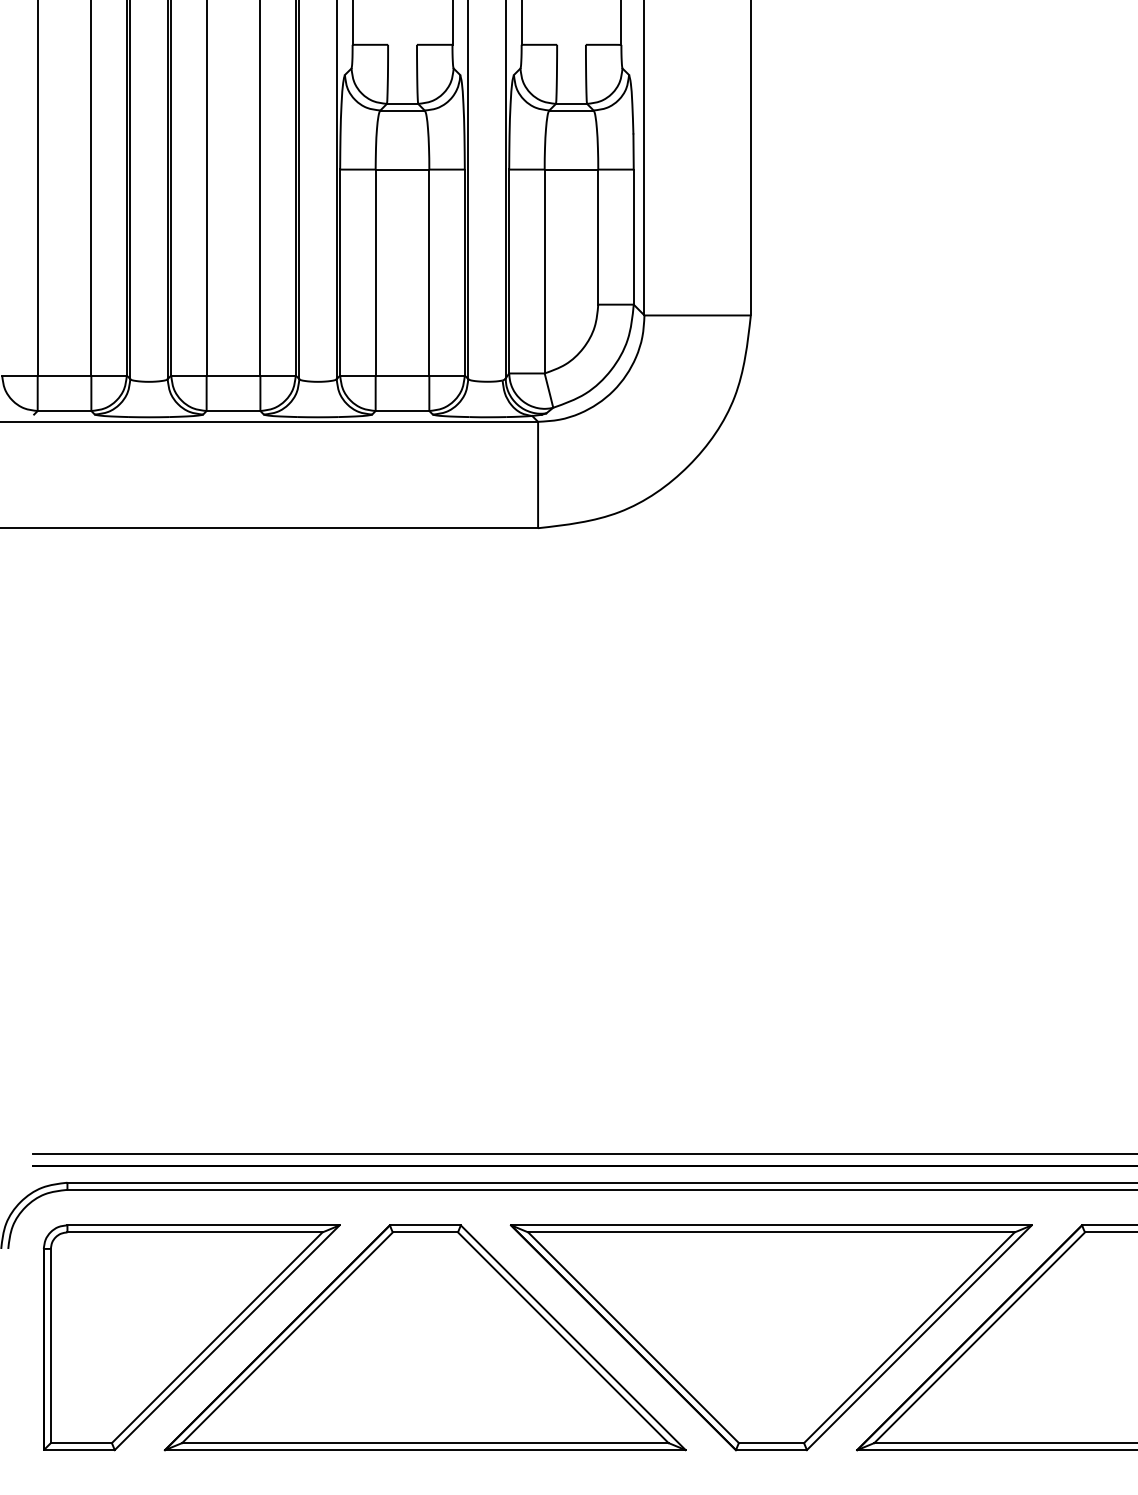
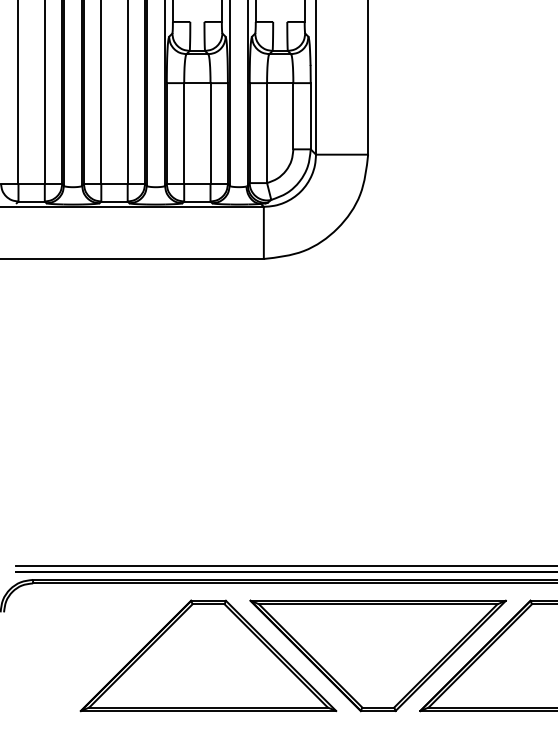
part: (190, 1336) -> (93, 655), removed

